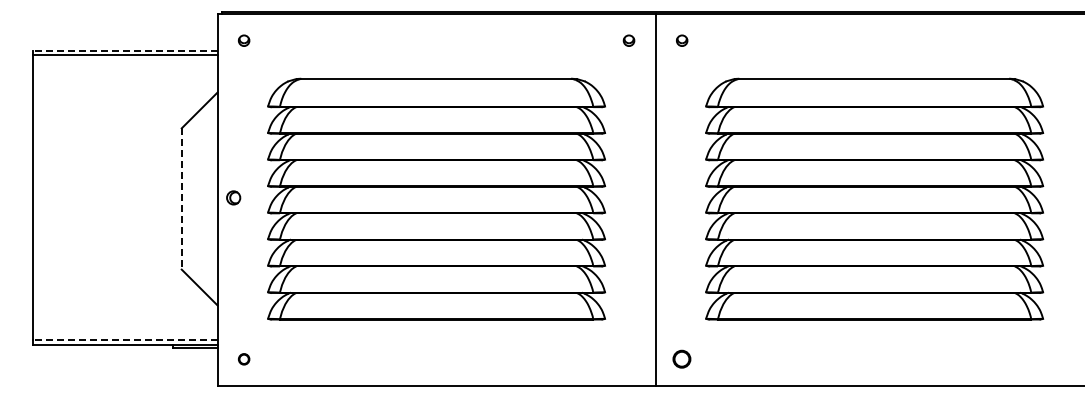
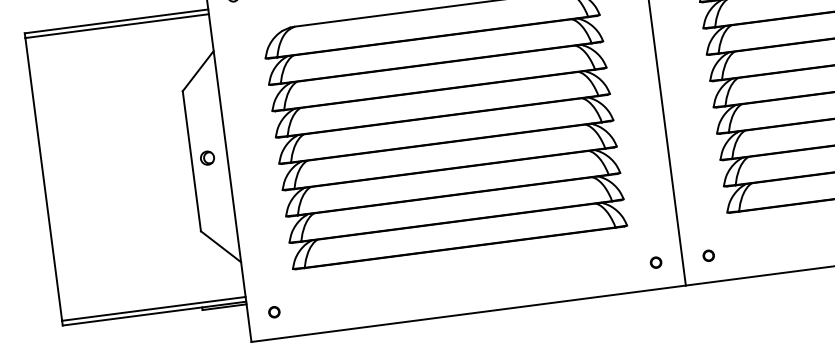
line: (125, 50) -> (116, 21), dashed -> solid
part: (233, 197) -> (207, 157), moved
line: (181, 198) -> (191, 160), dashed -> solid
line: (125, 340) -> (154, 308), dashed -> solid
part: (628, 359) -> (655, 262), added
circle: (682, 359) -> (709, 255), size x0.62

